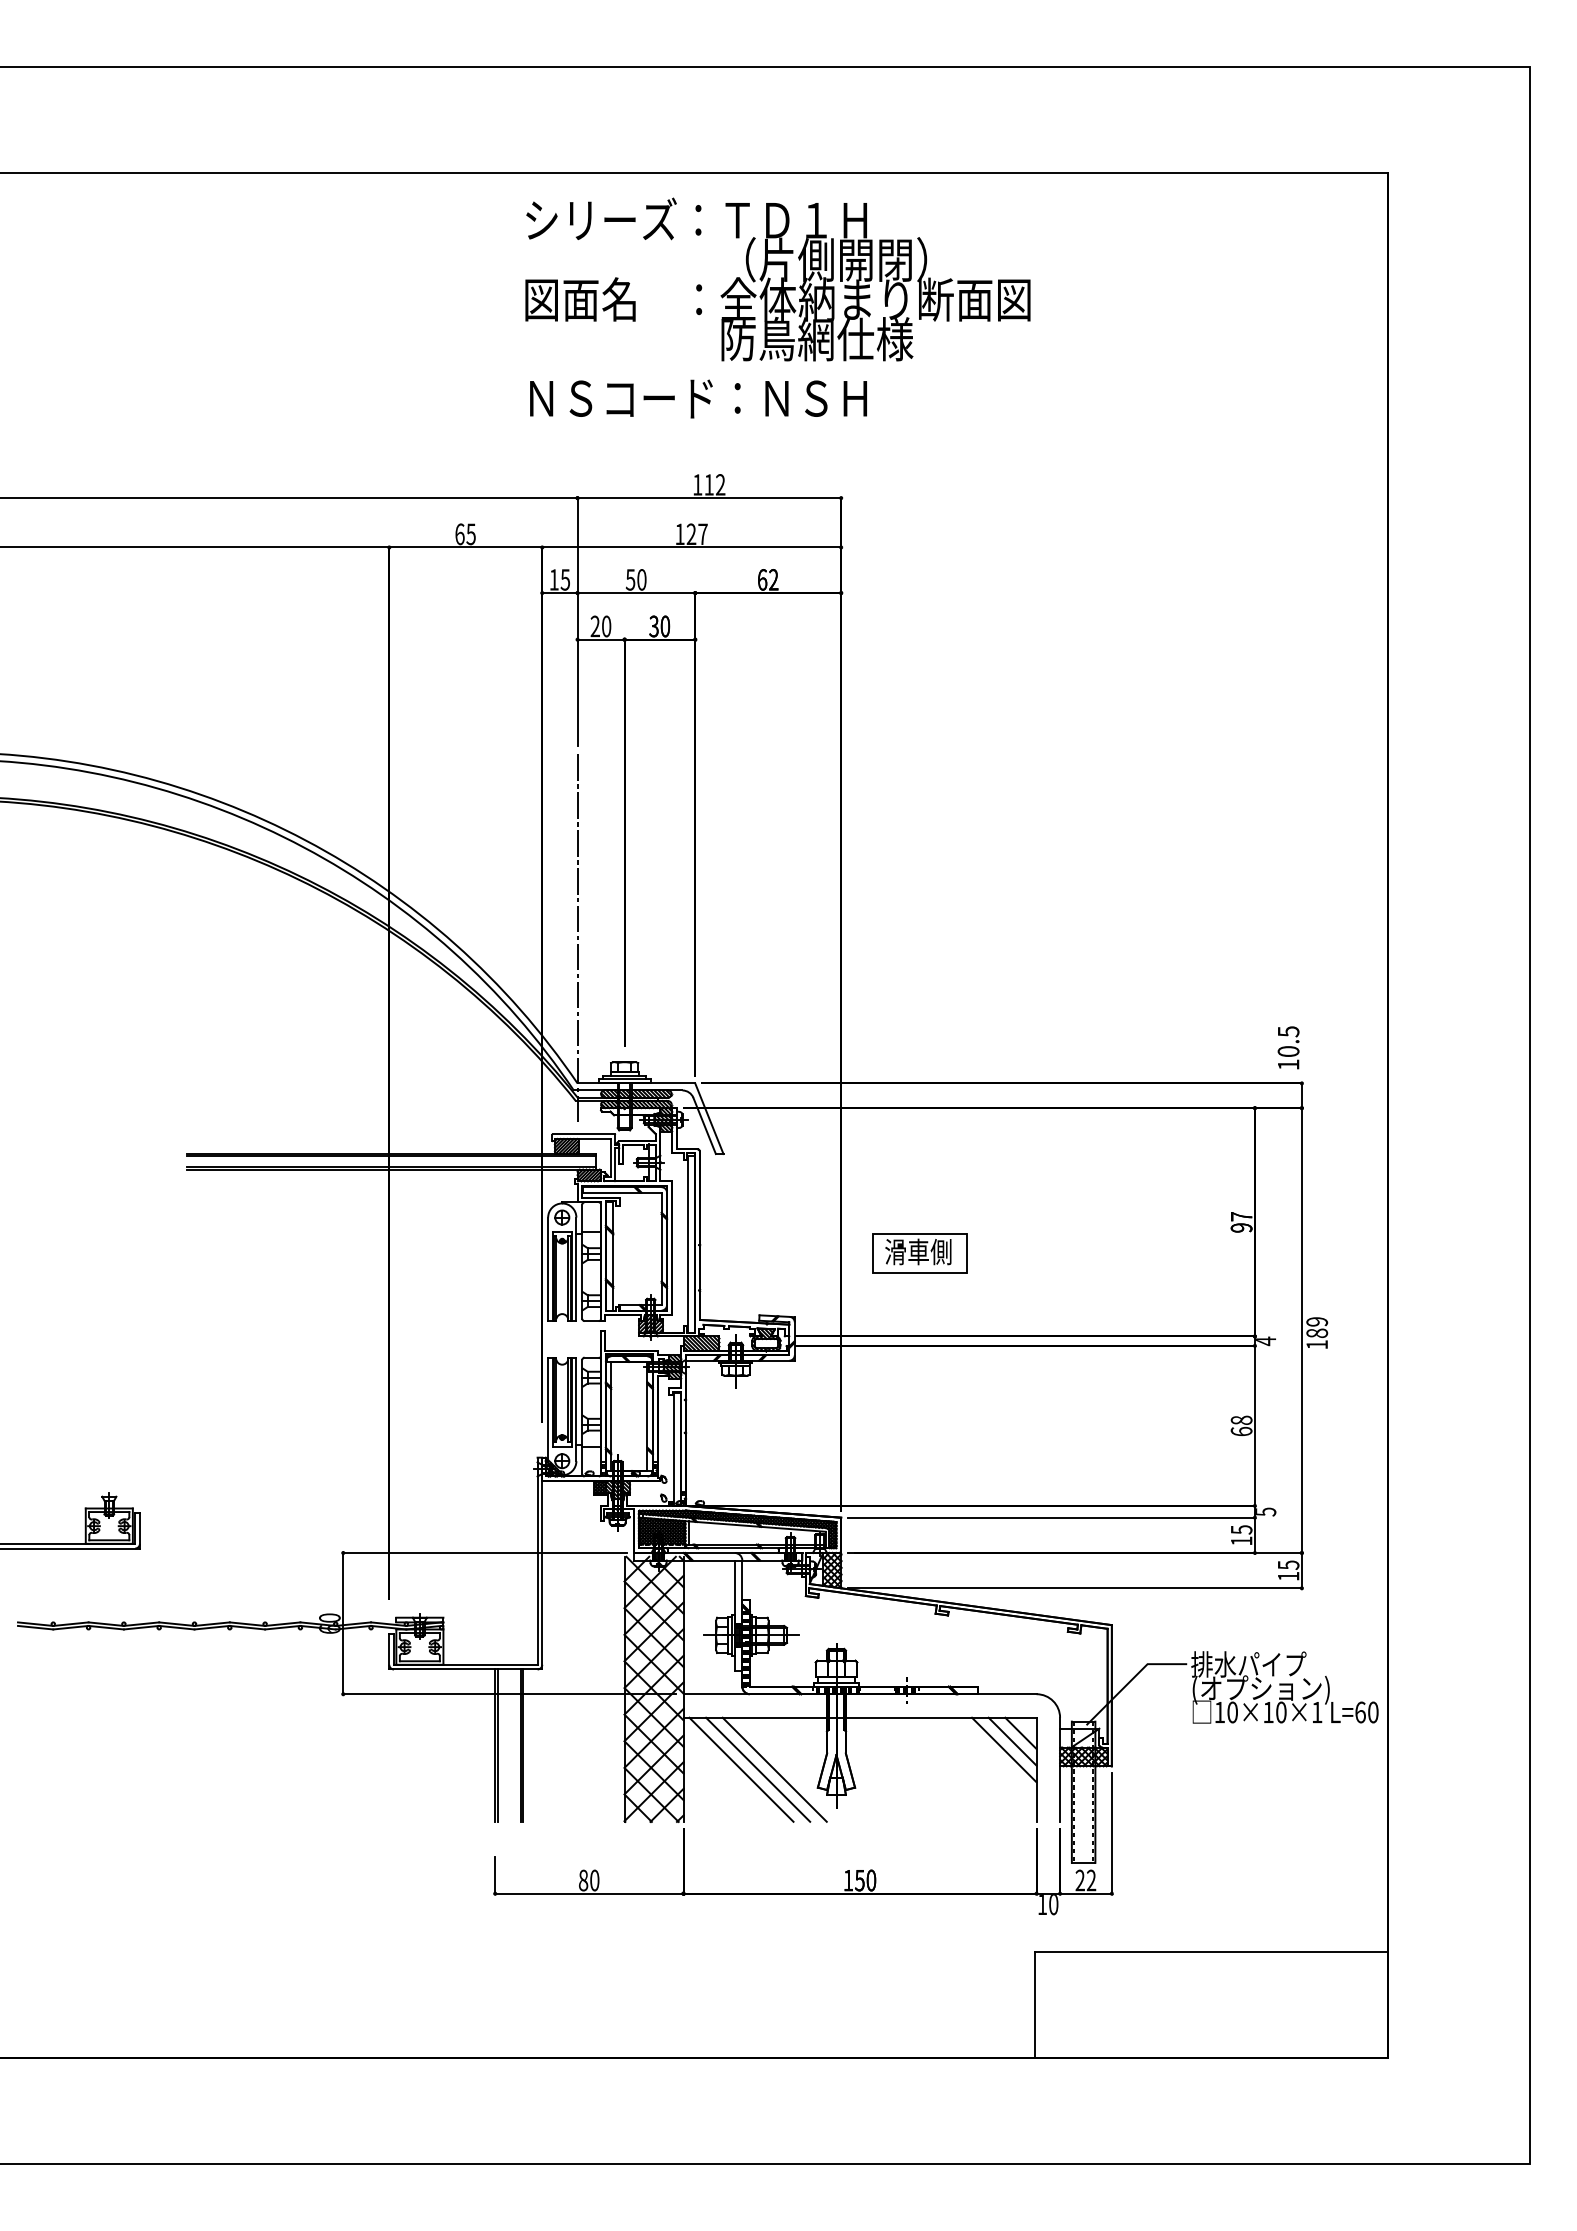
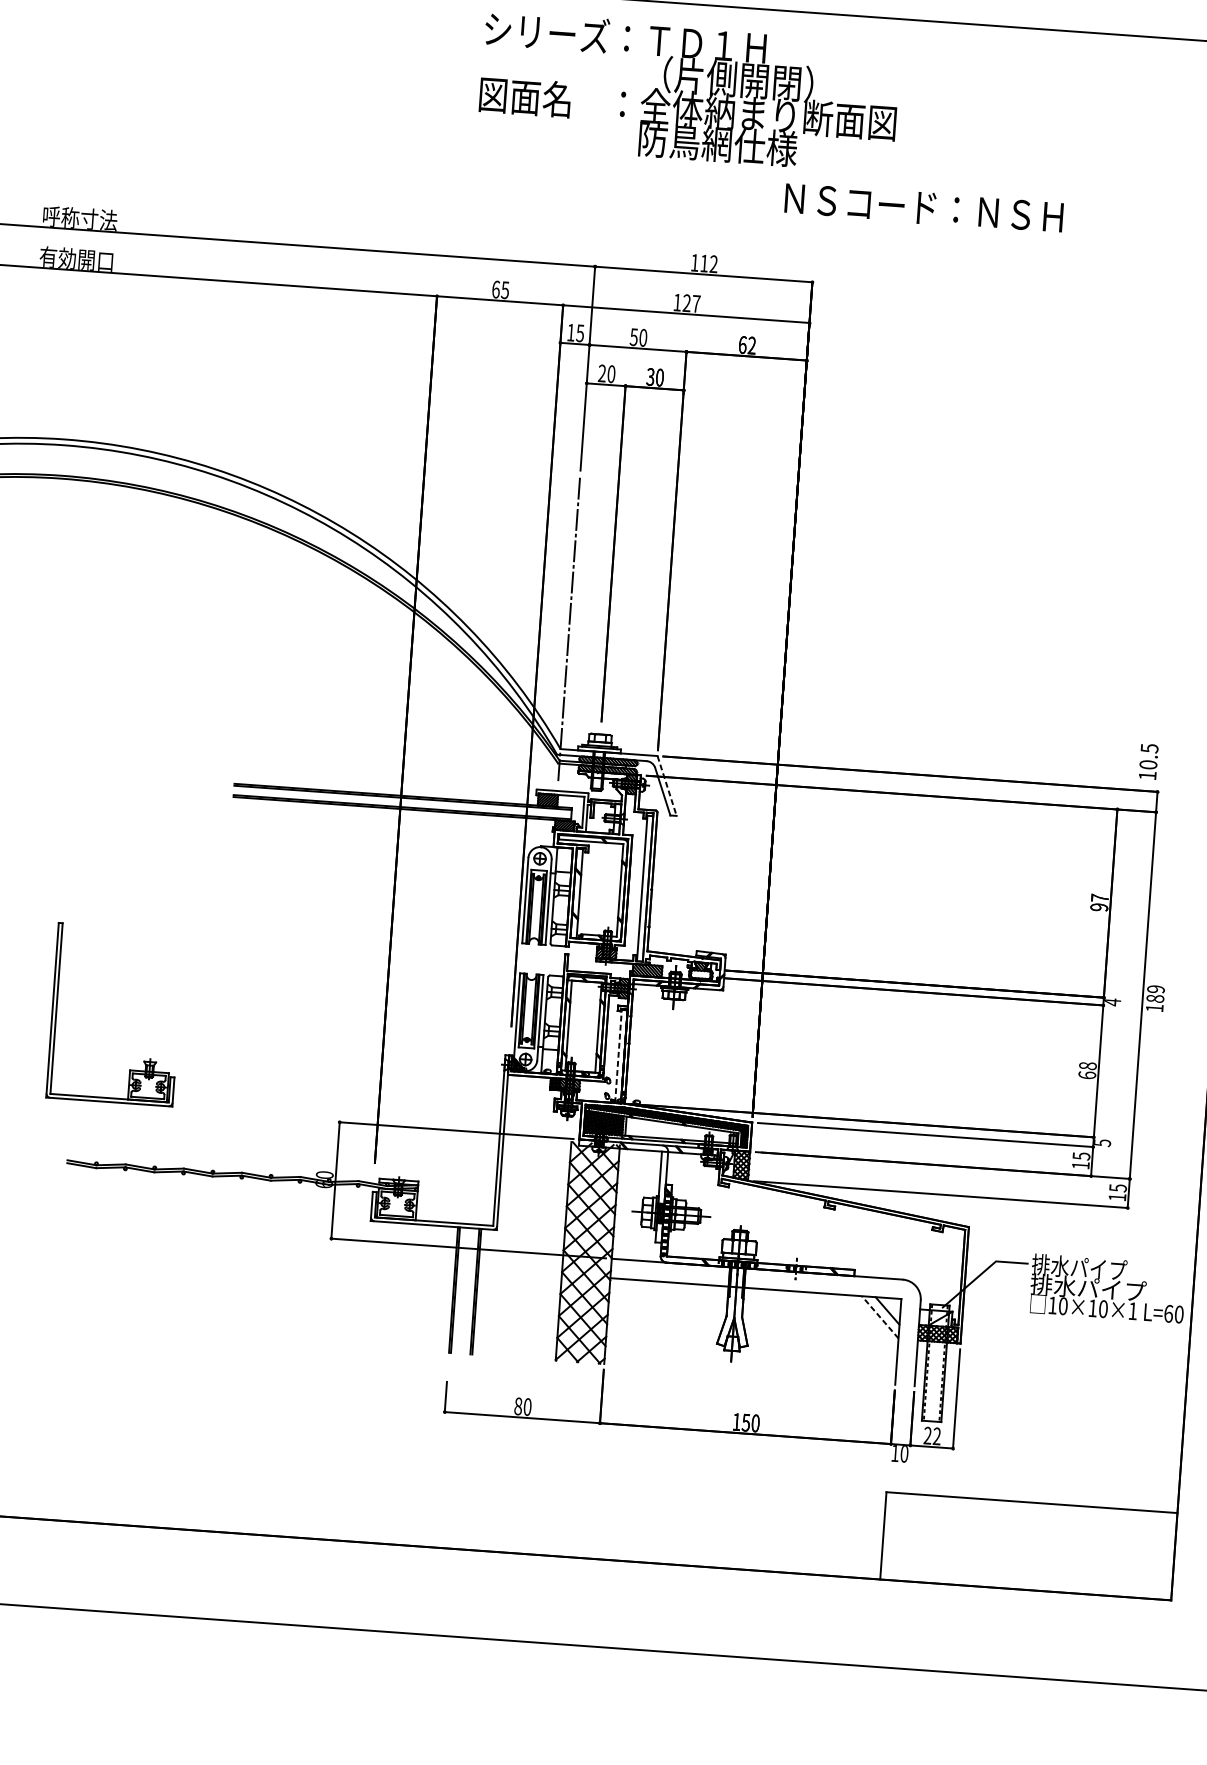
text: (777, 279) -> (688, 92), moved
text: (698, 398) -> (924, 207), moved
line: (709, 1119) -> (667, 786), solid -> dashed
part: (919, 1253) -> (832, 909), removed
line: (674, 1448) -> (618, 1055), solid -> dashed
text: (1261, 1689) -> (1088, 1289), (オプション) -> 排水パイプ
line: (1012, 1741) -> (880, 1317), solid -> dashed
line: (1004, 1749) -> (873, 1323), removed
line: (741, 1769) -> (655, 1324), removed
line: (758, 1769) -> (669, 1325), removed
line: (774, 1769) -> (682, 1326), removed

